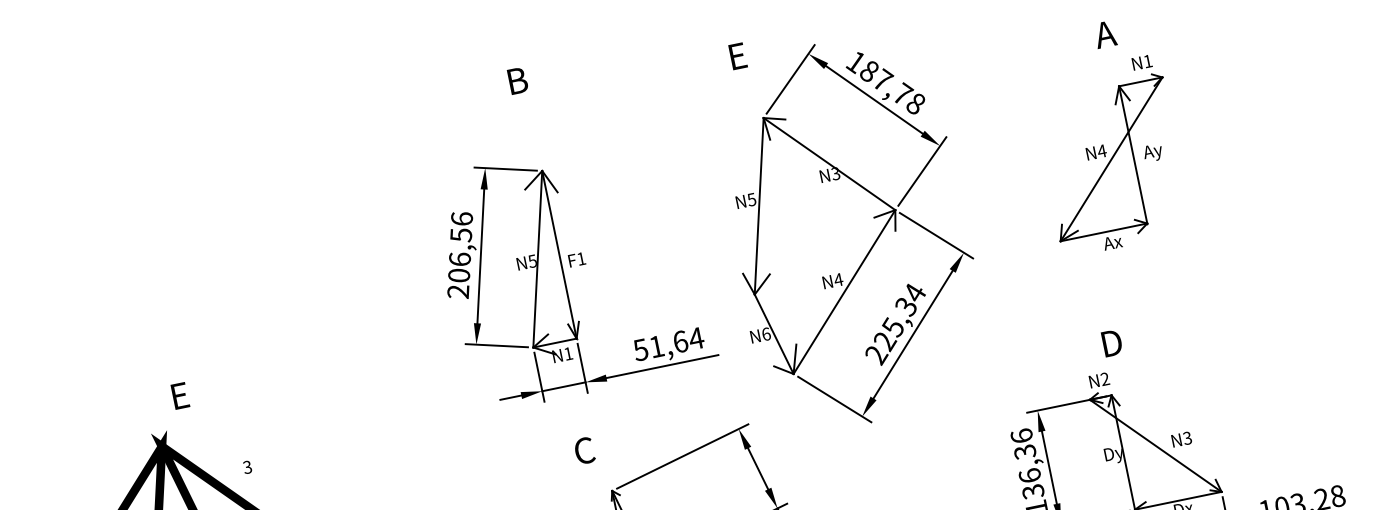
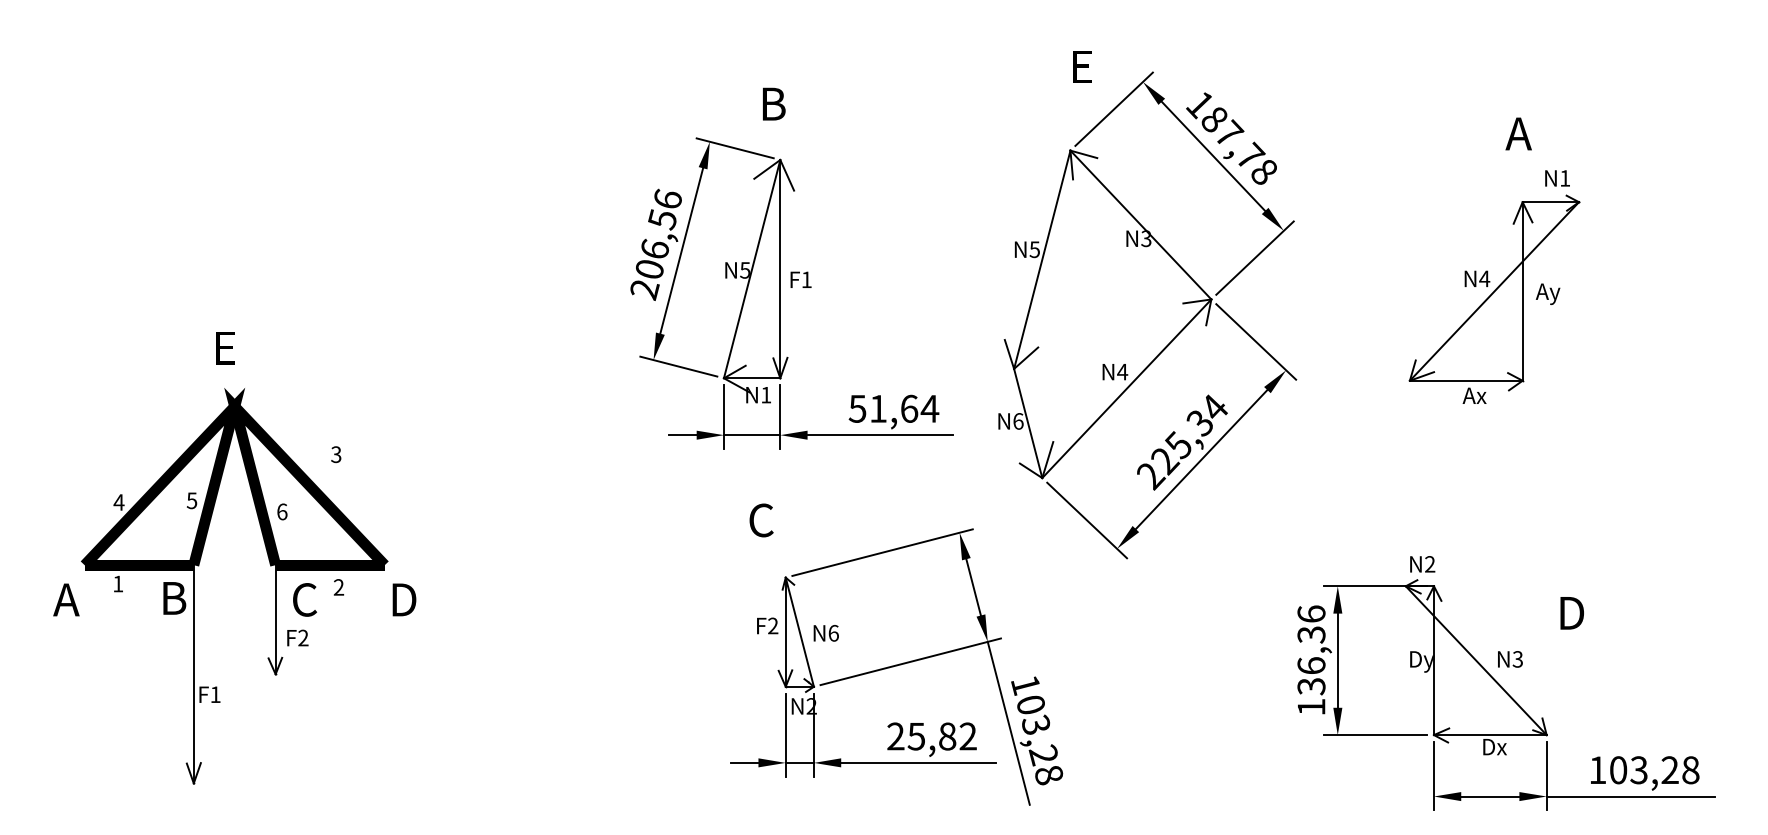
text: (738, 55) -> (1082, 66), moved
text: (518, 80) -> (774, 103), moved
text: (1111, 343) -> (1571, 613), moved
text: (180, 396) -> (225, 348), moved

